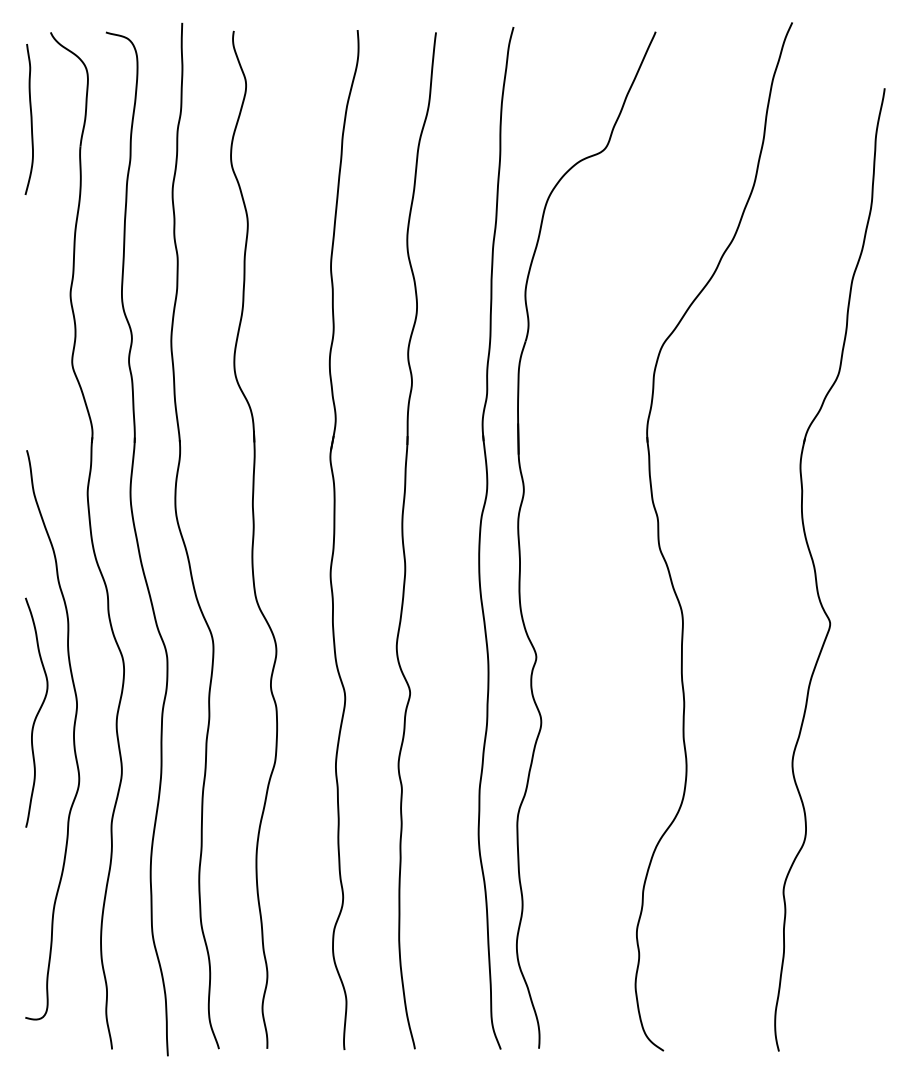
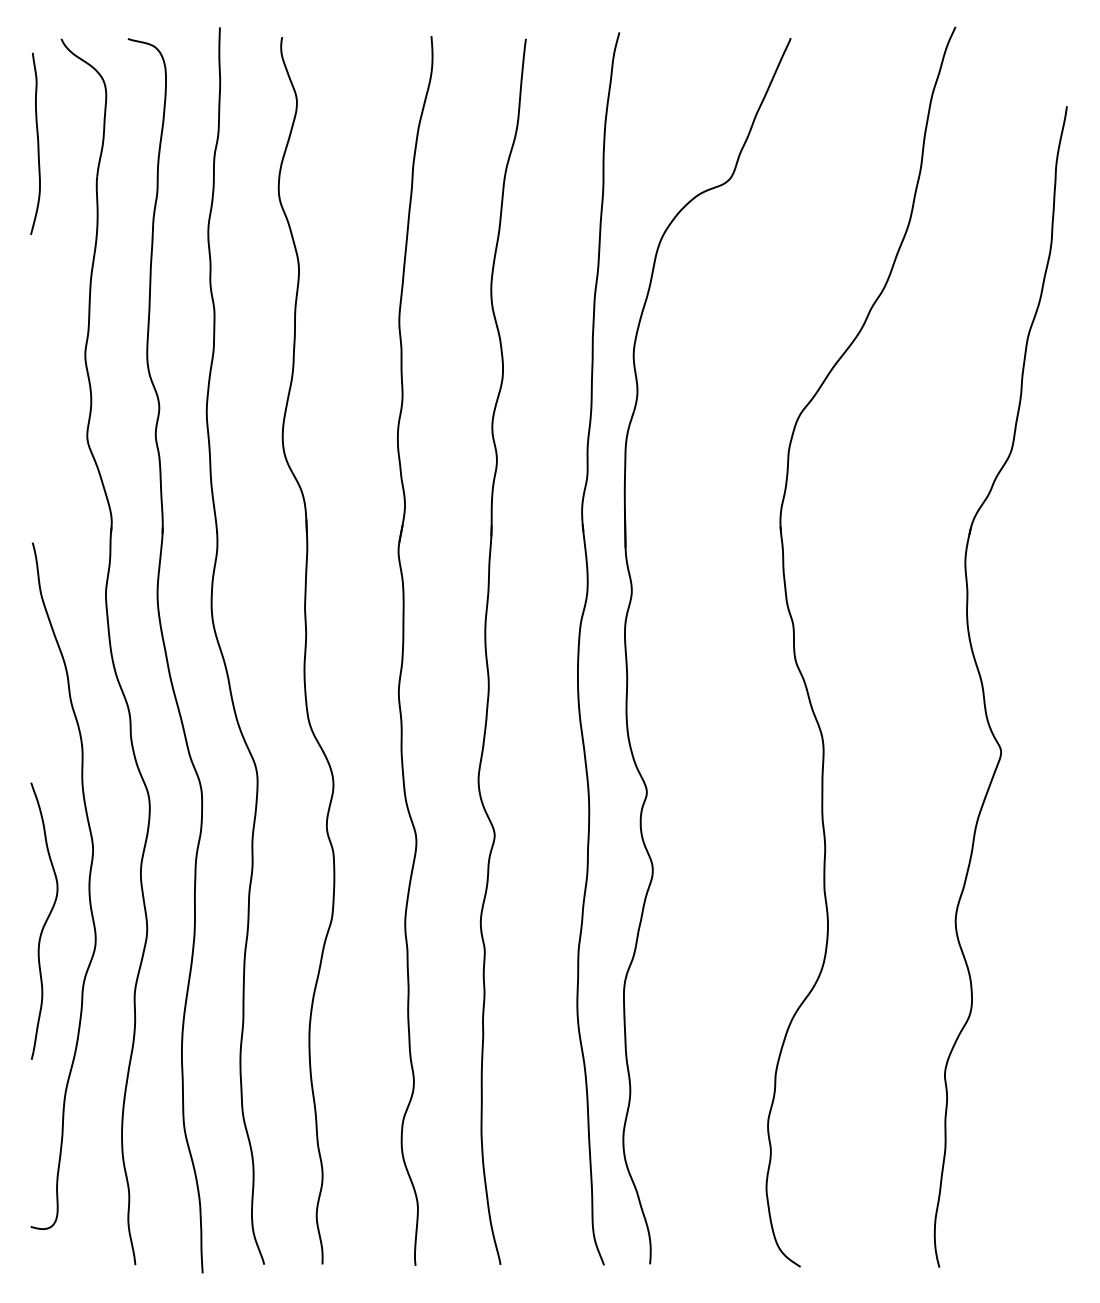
curve: (37, 712) -> (45, 920), moved

